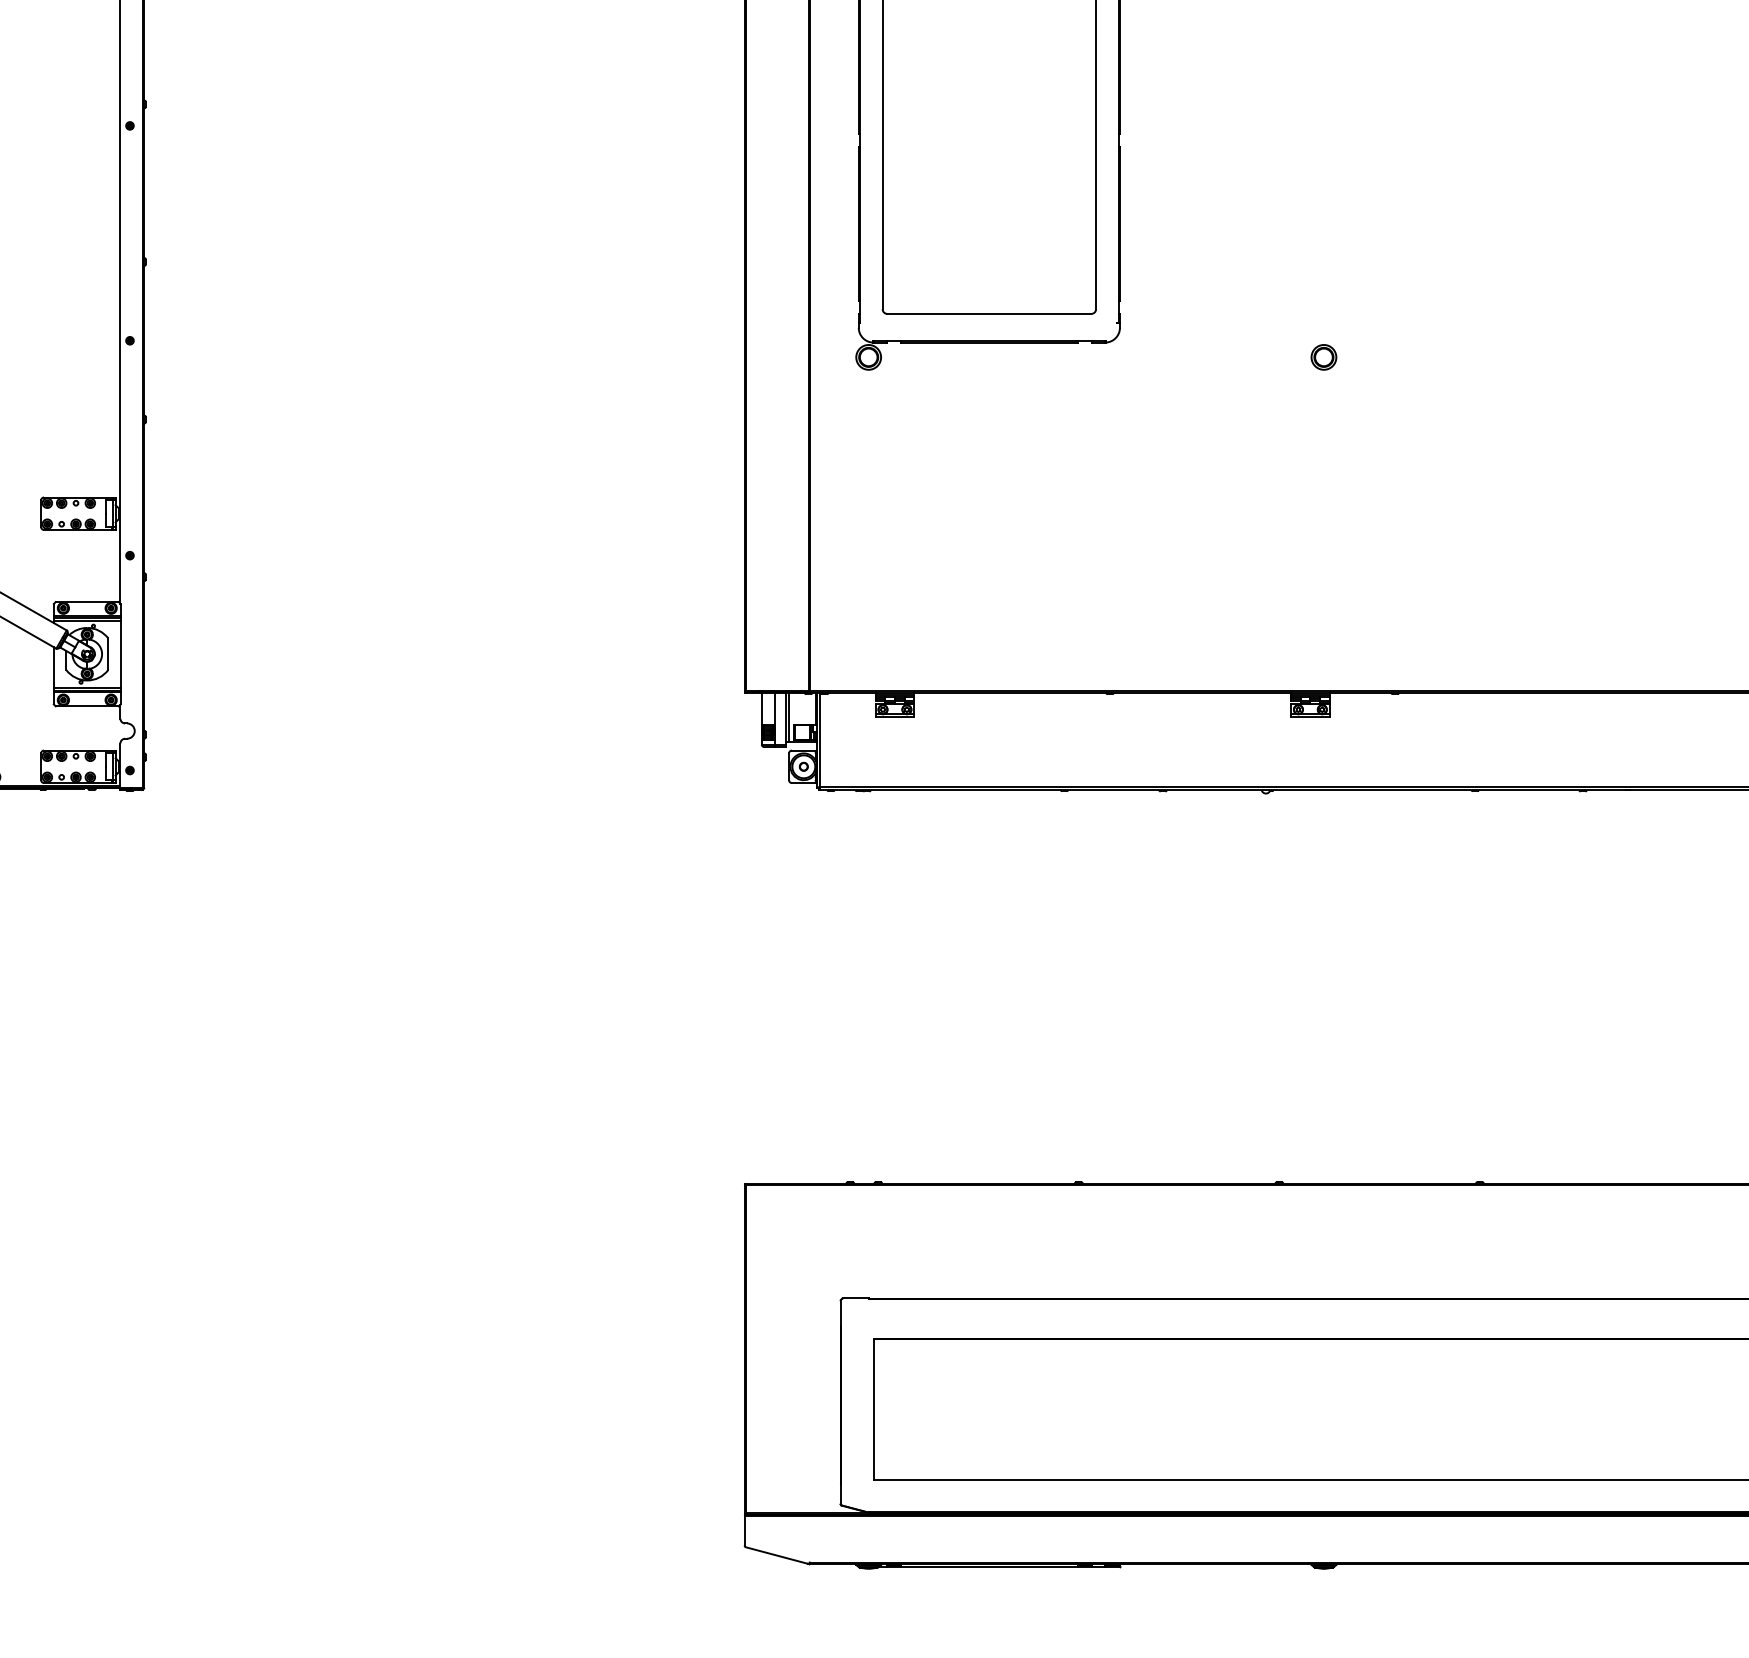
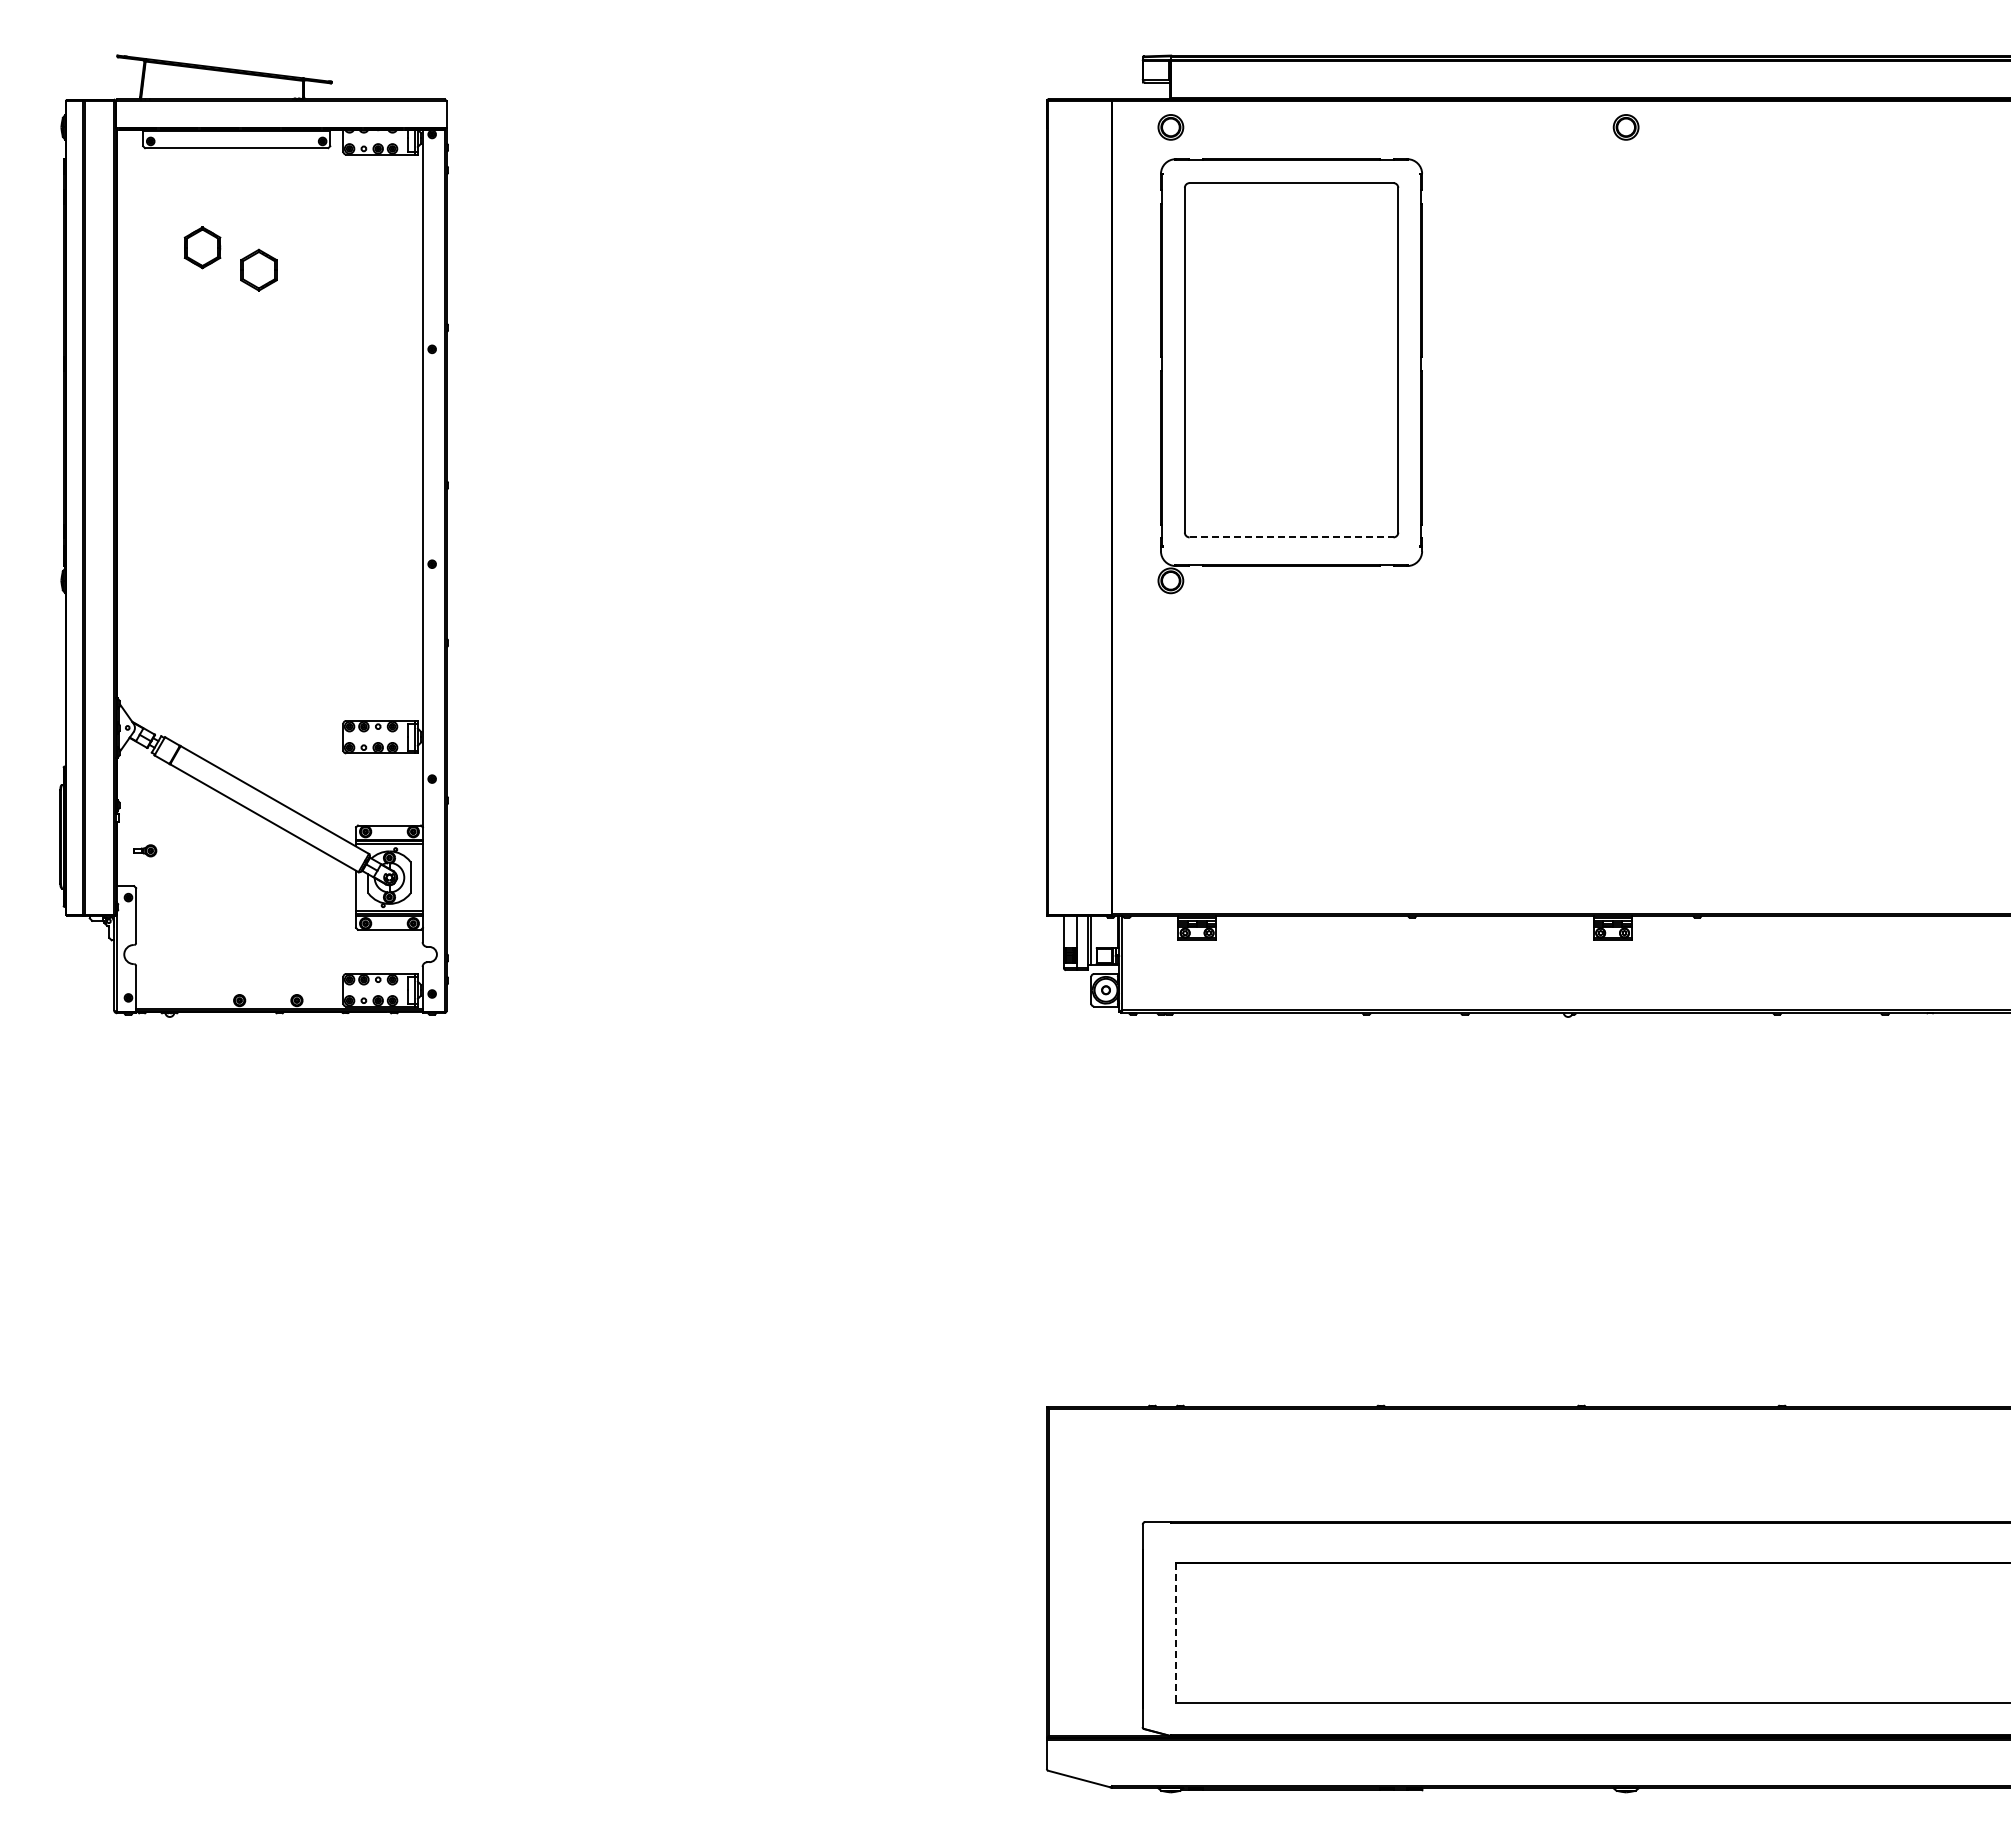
line: (989, 314) -> (1291, 537), solid -> dashed
part: (1323, 357) -> (1625, 580), removed
line: (874, 1410) -> (1176, 1633), solid -> dashed

